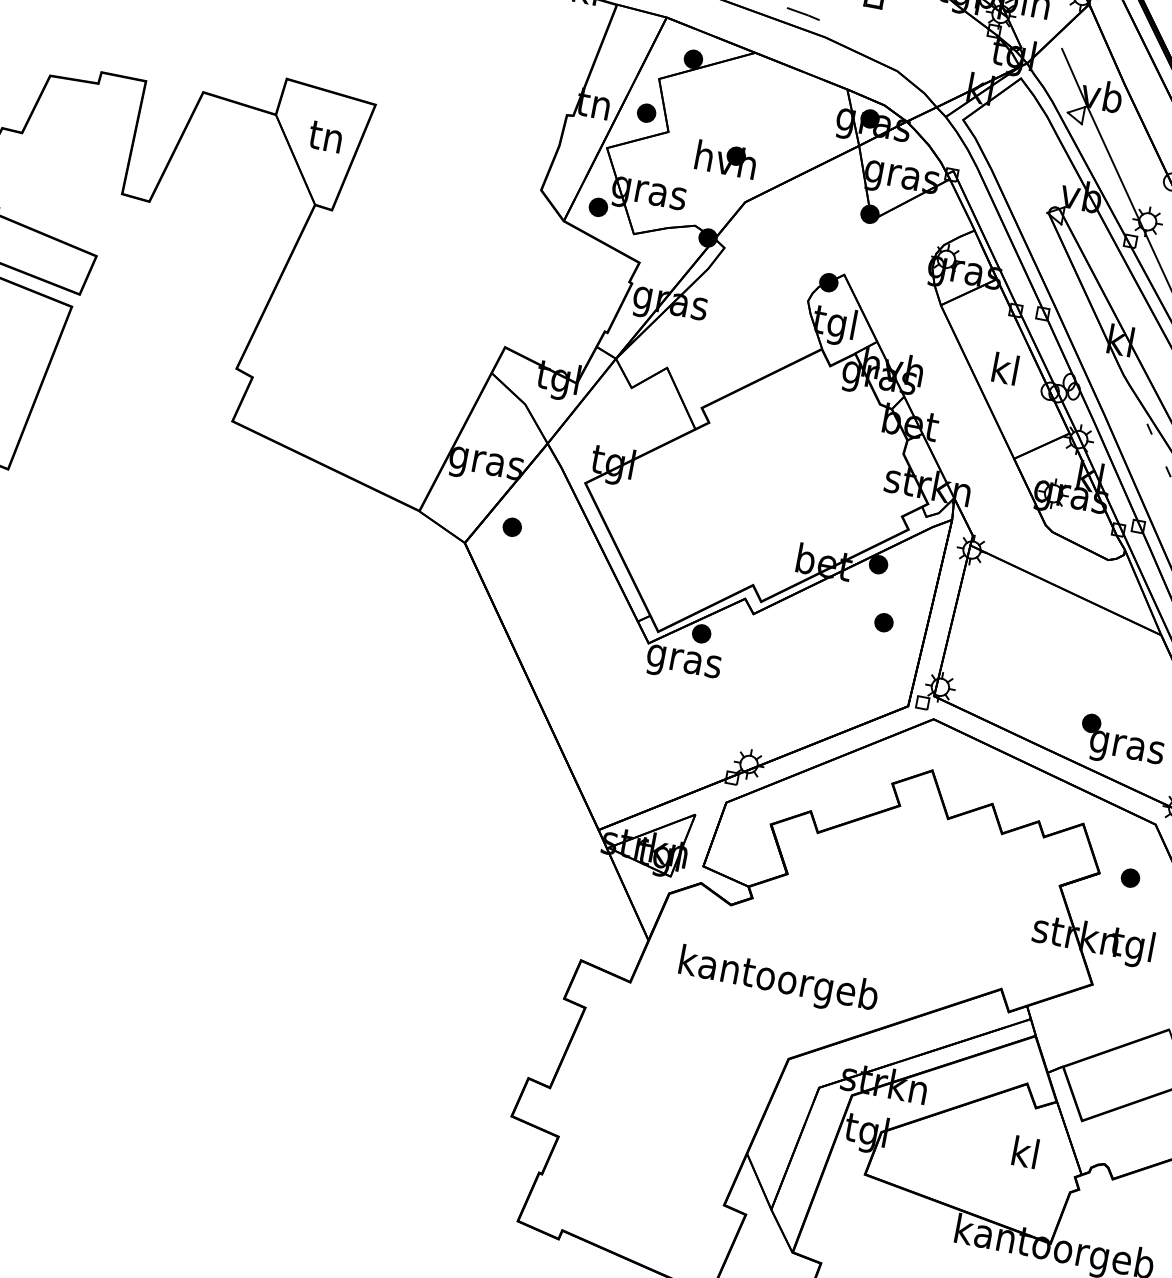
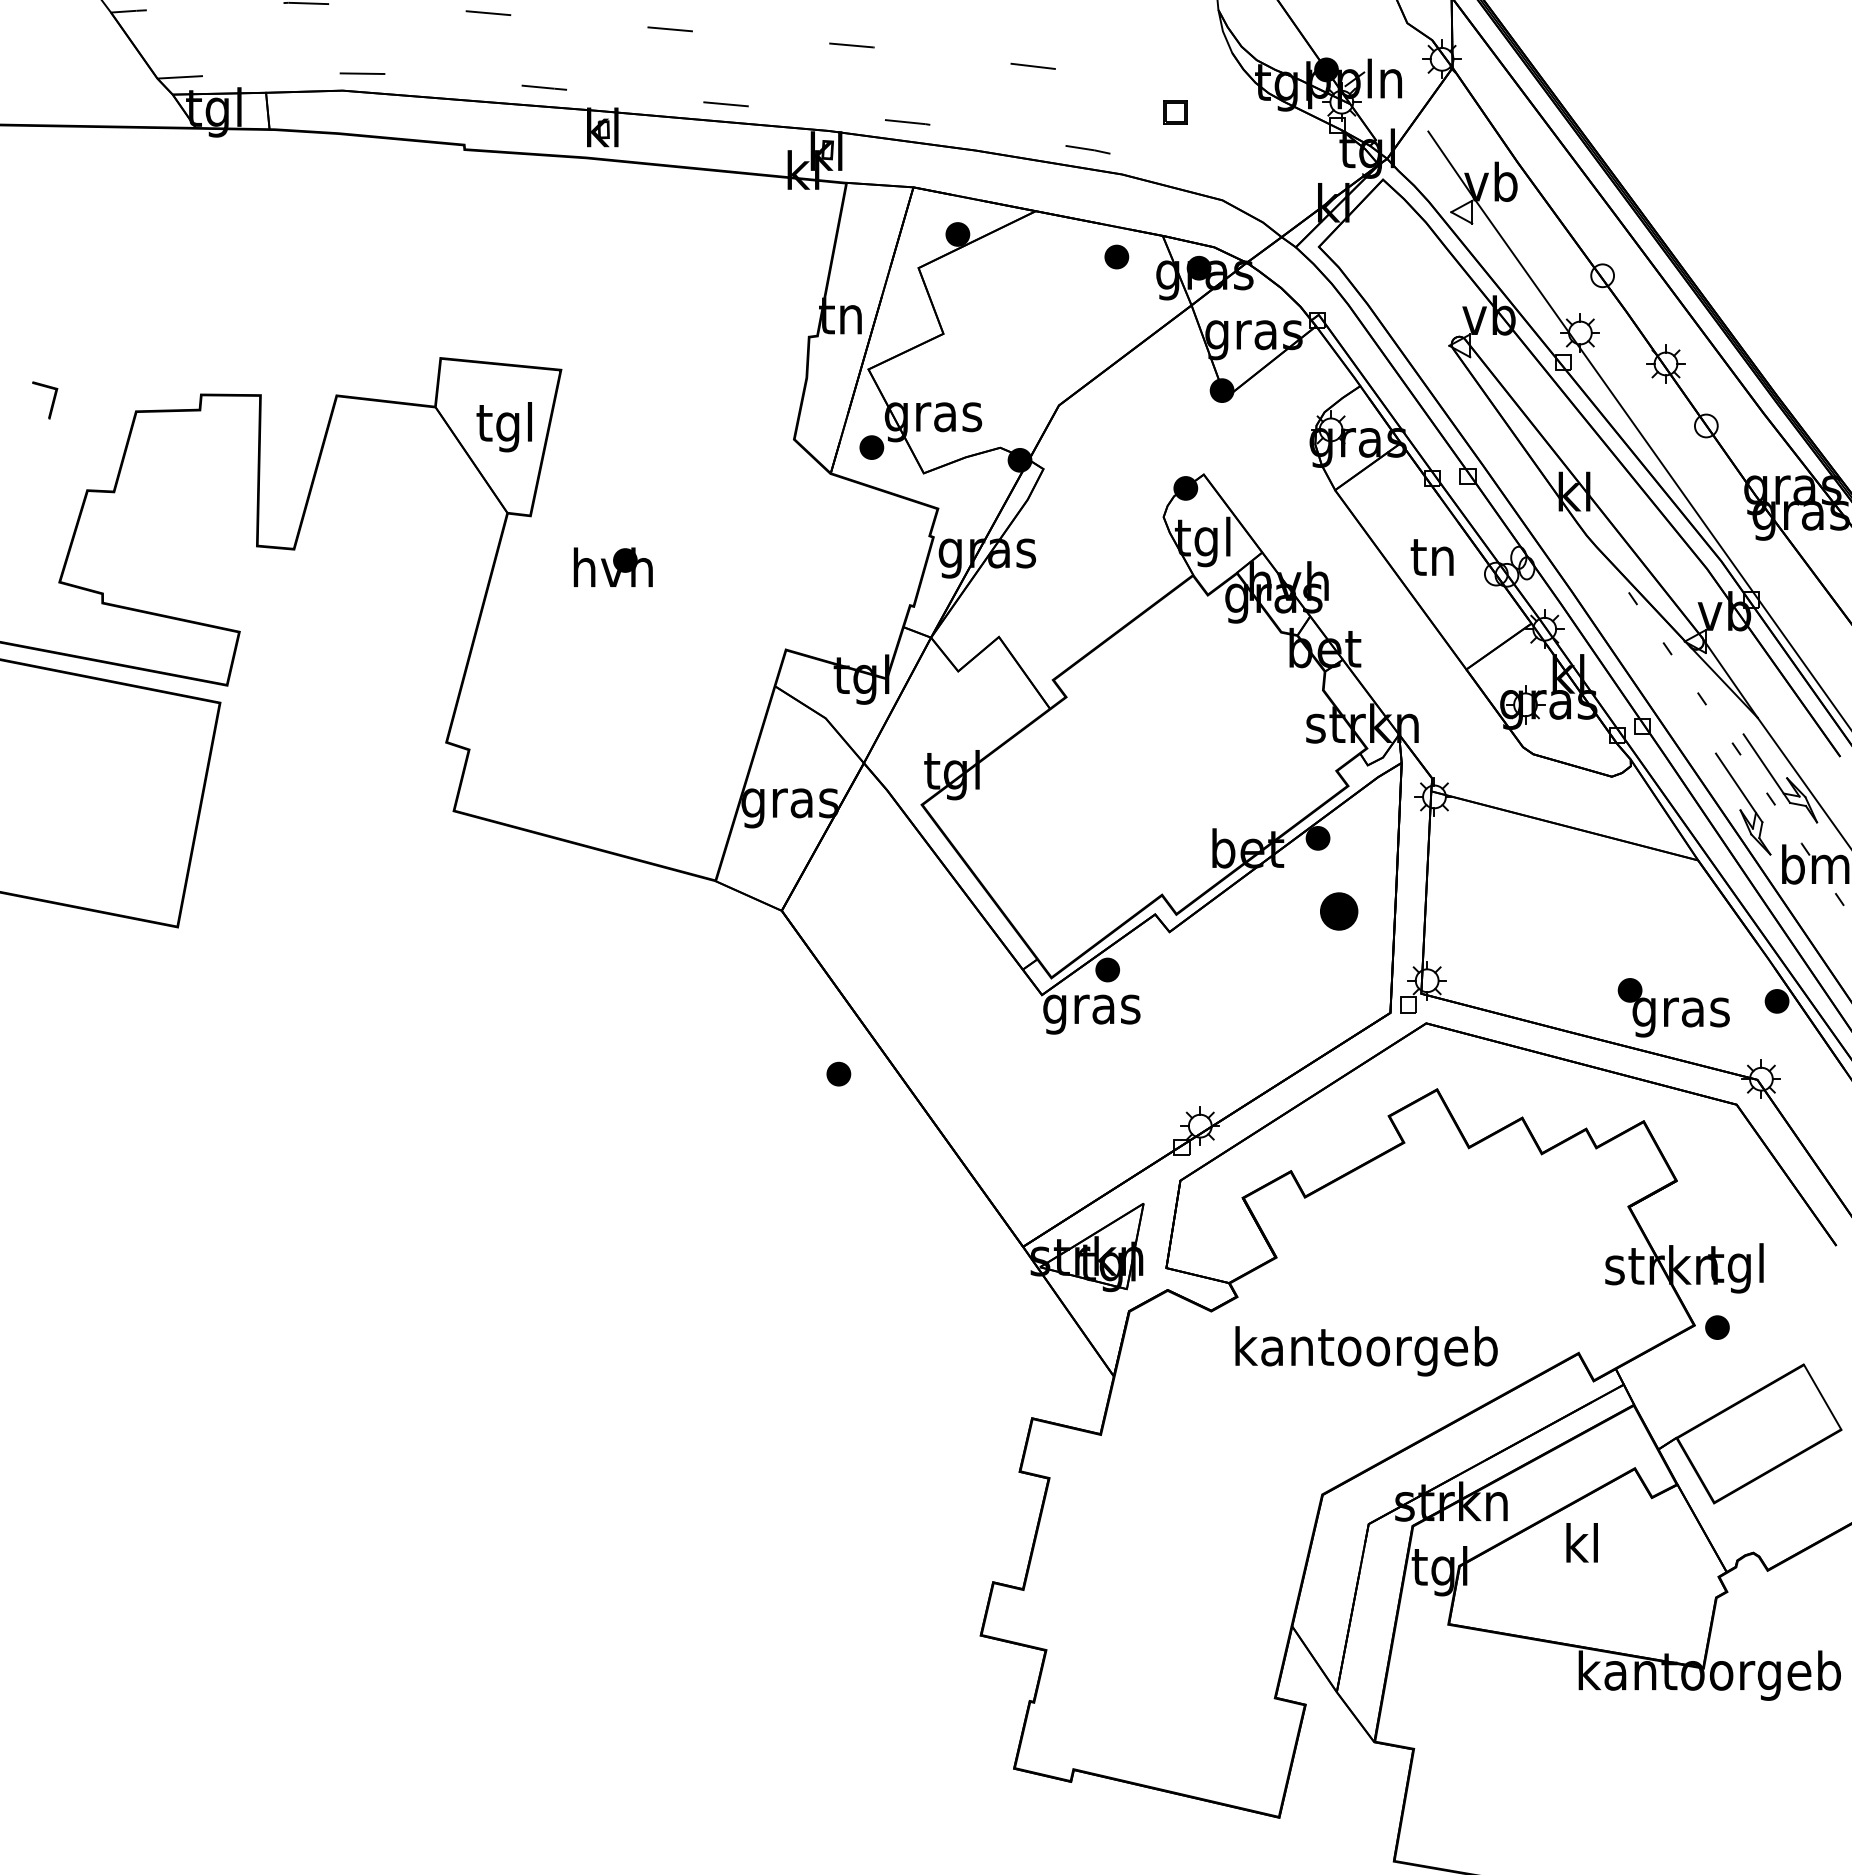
part: (646, 112) -> (1116, 256), moved
text: (324, 139) -> (503, 427), tn -> tgl
part: (725, 158) -> (612, 566), moved
text: (1004, 368) -> (1431, 555), kl -> tn
part: (512, 526) -> (838, 1073), moved
part: (883, 622) -> (1338, 911), size x1.6
part: (1130, 878) -> (1717, 1327), moved
text: (778, 981) -> (1366, 1351), moved
text: (1025, 1151) -> (1581, 1542), moved

